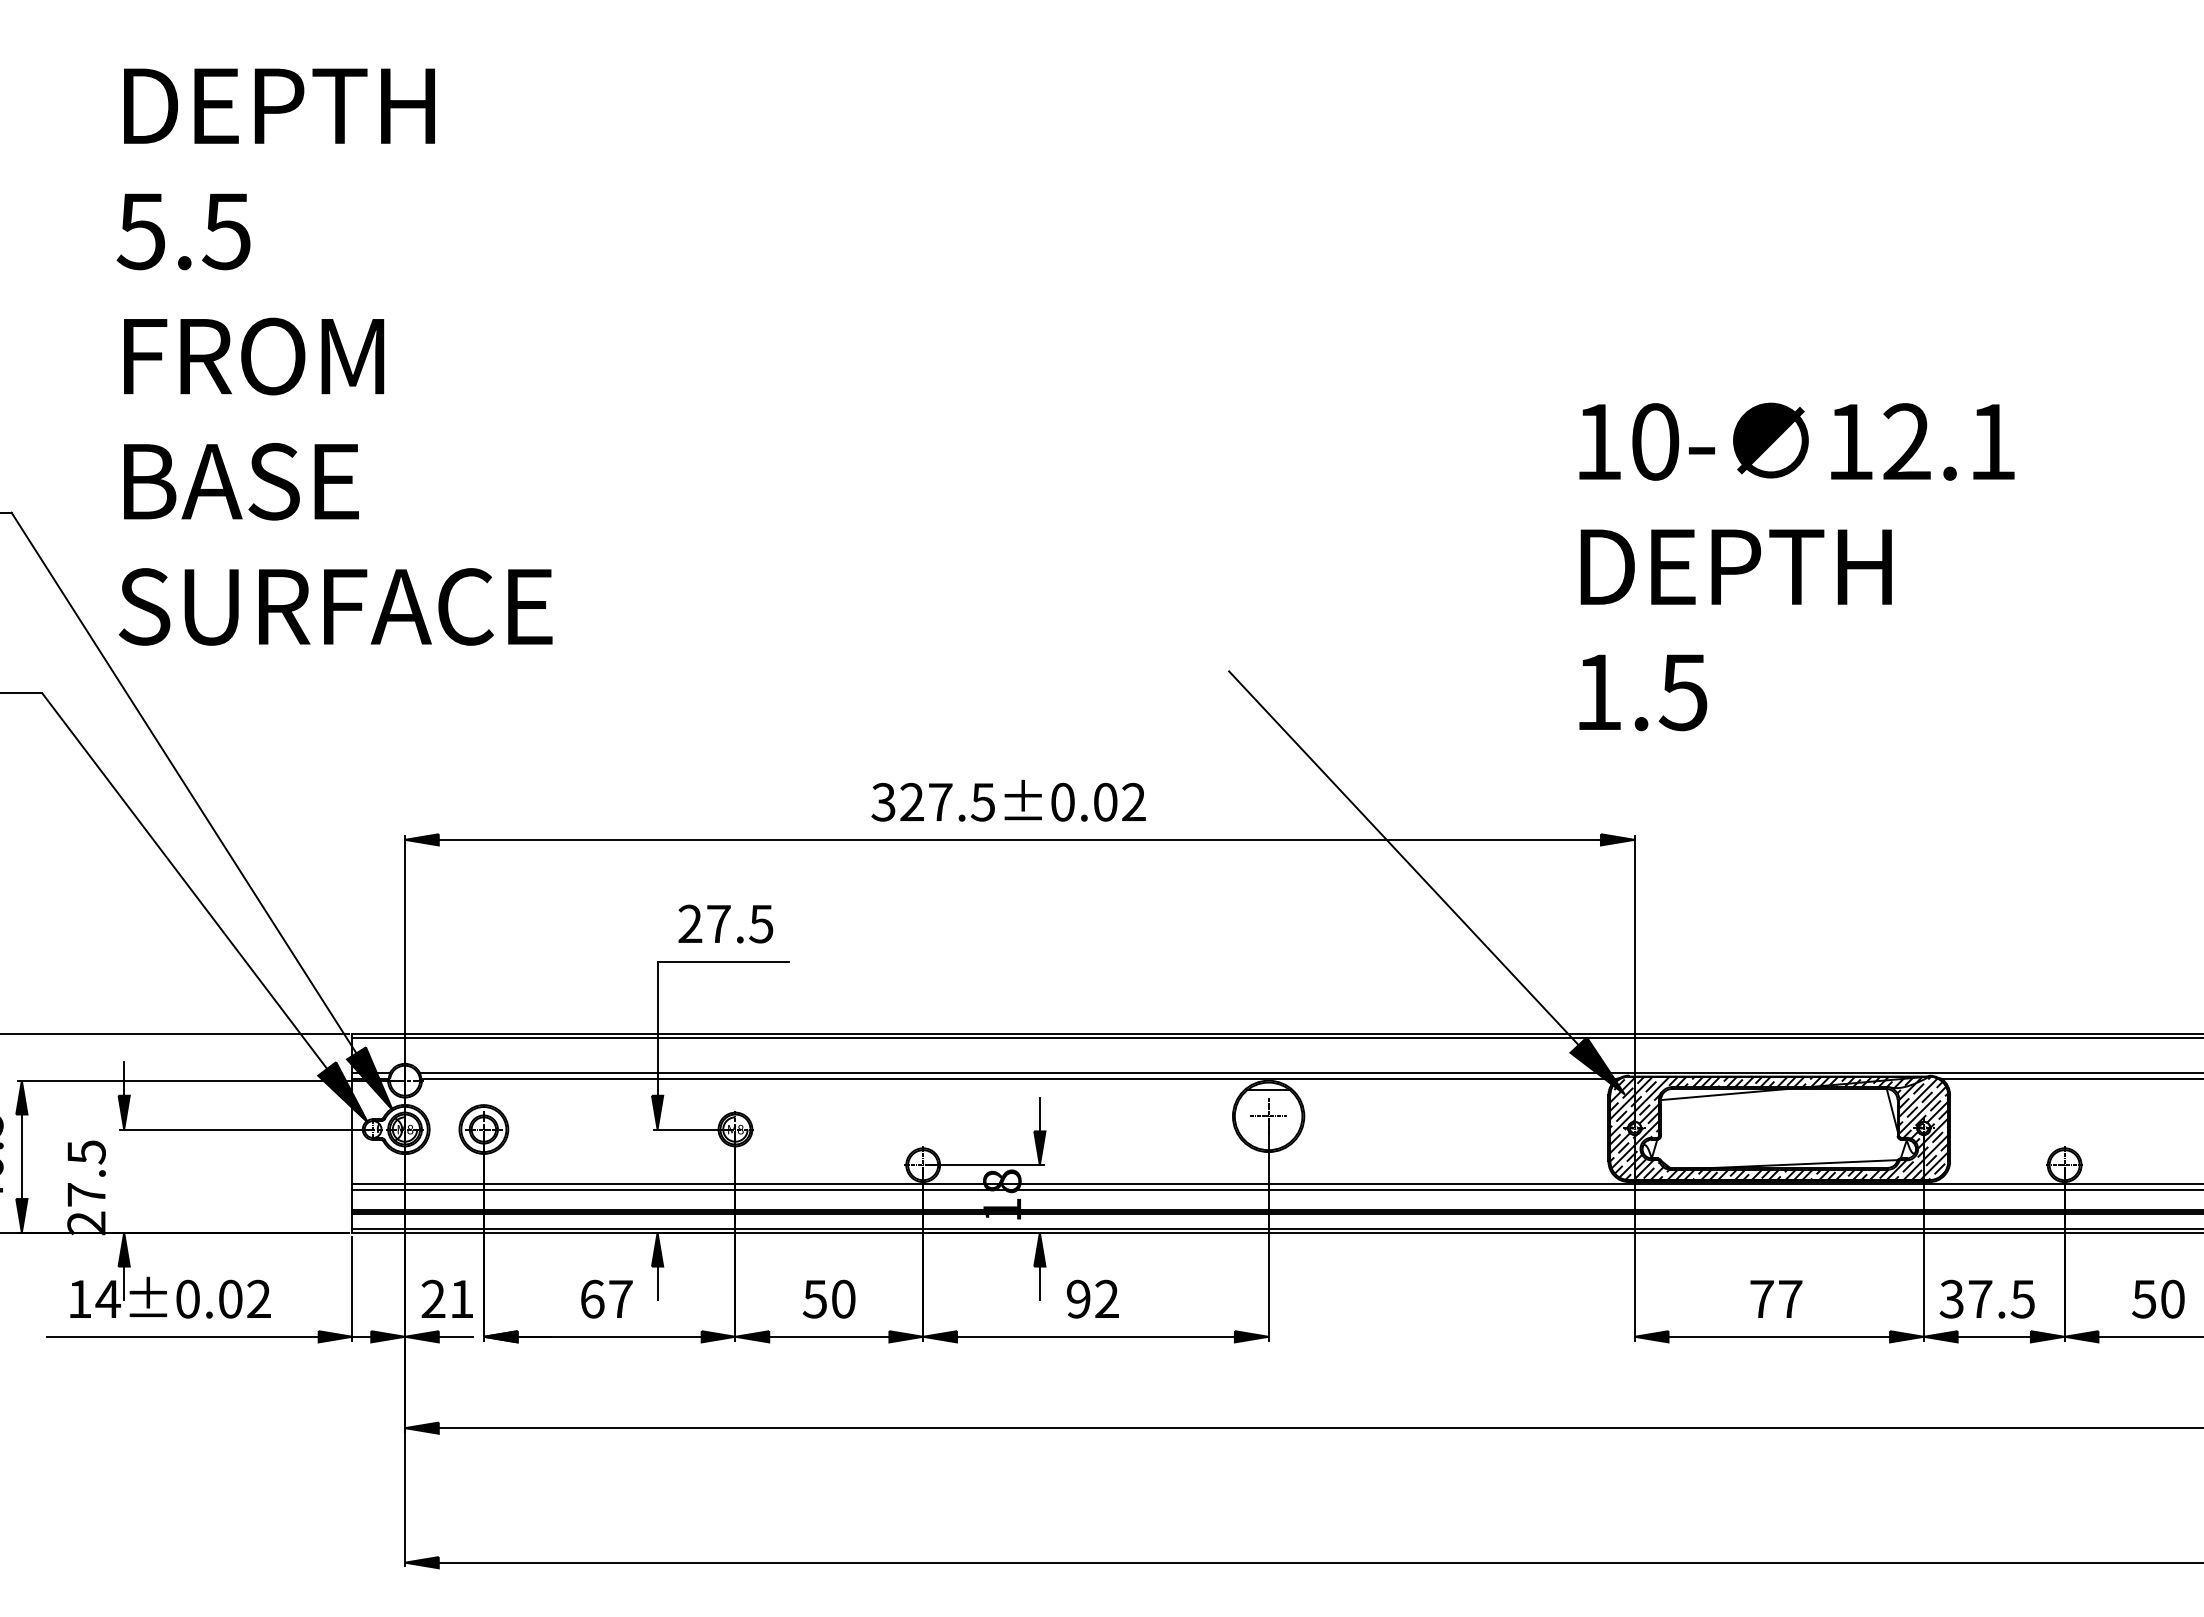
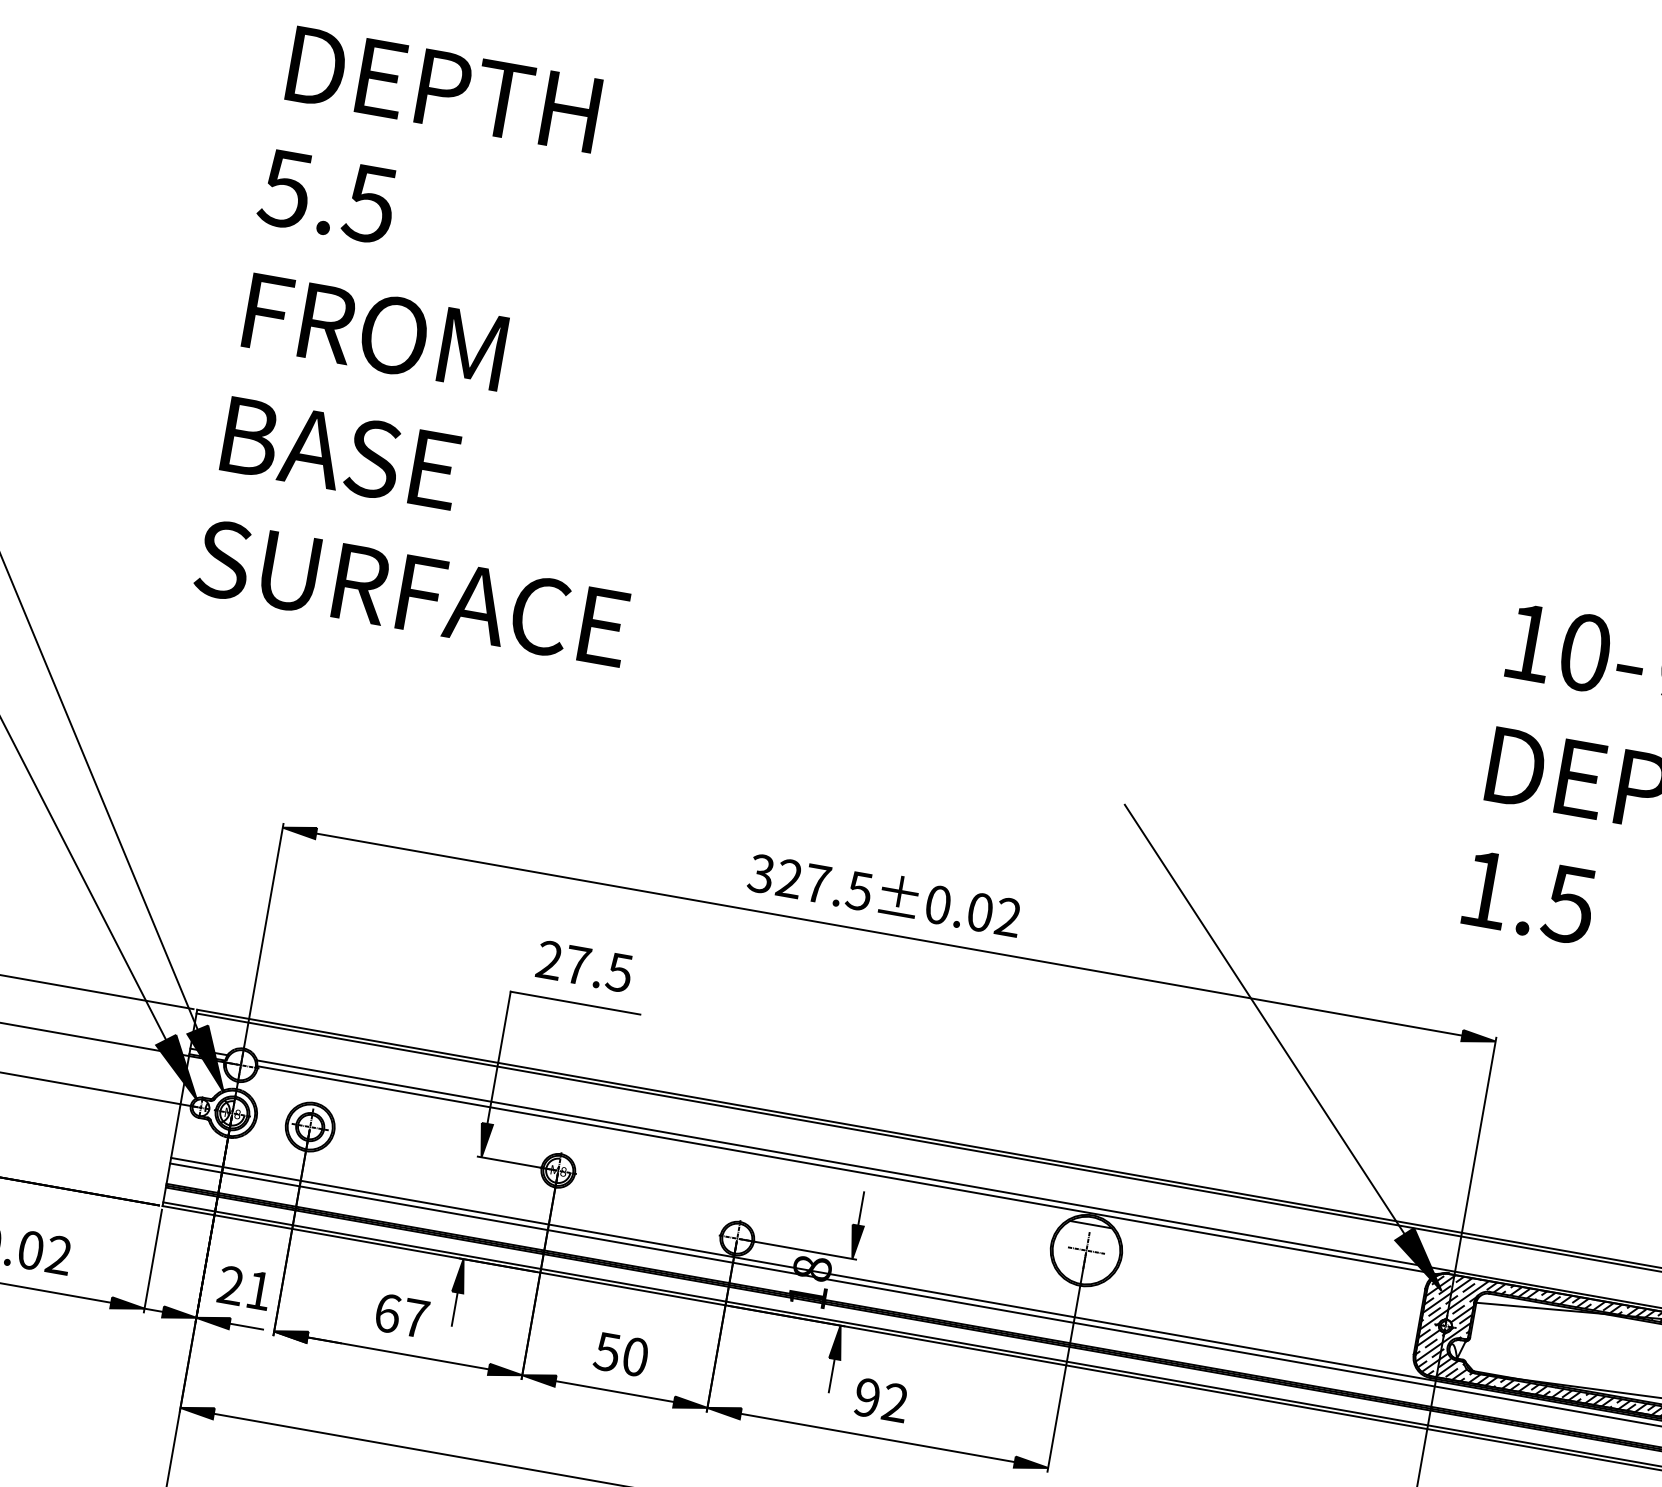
text: (334, 356) -> (454, 346), moved

